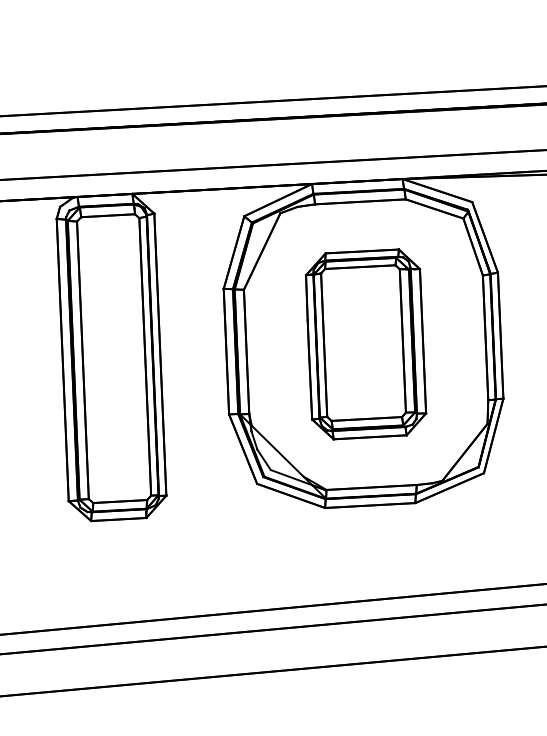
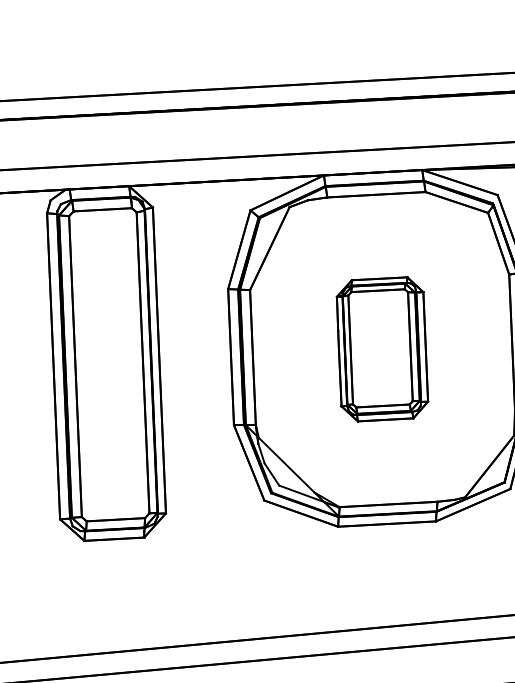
part: (365, 344) -> (381, 349), size x0.7

